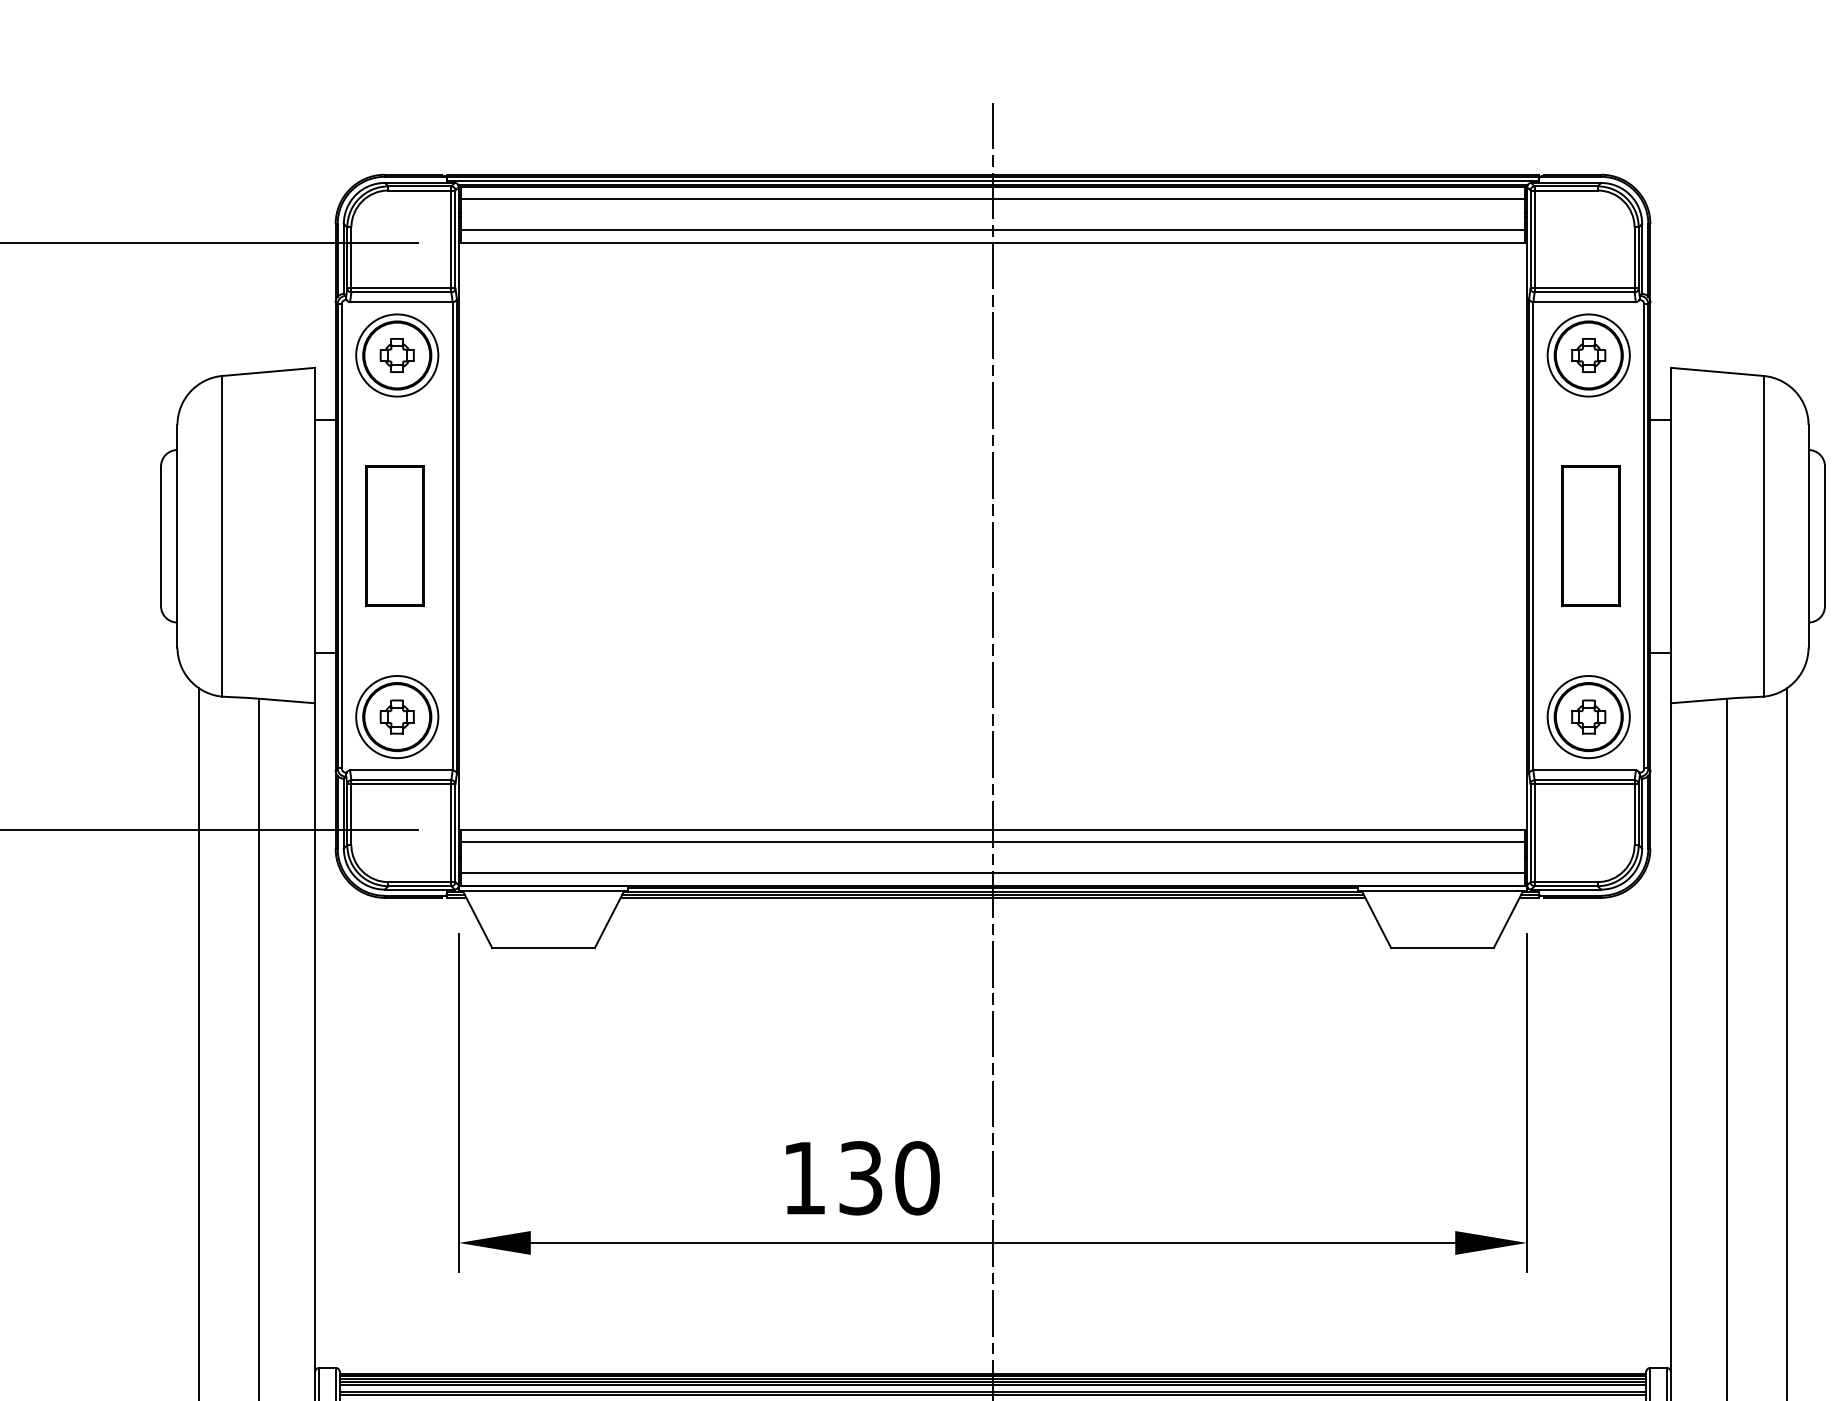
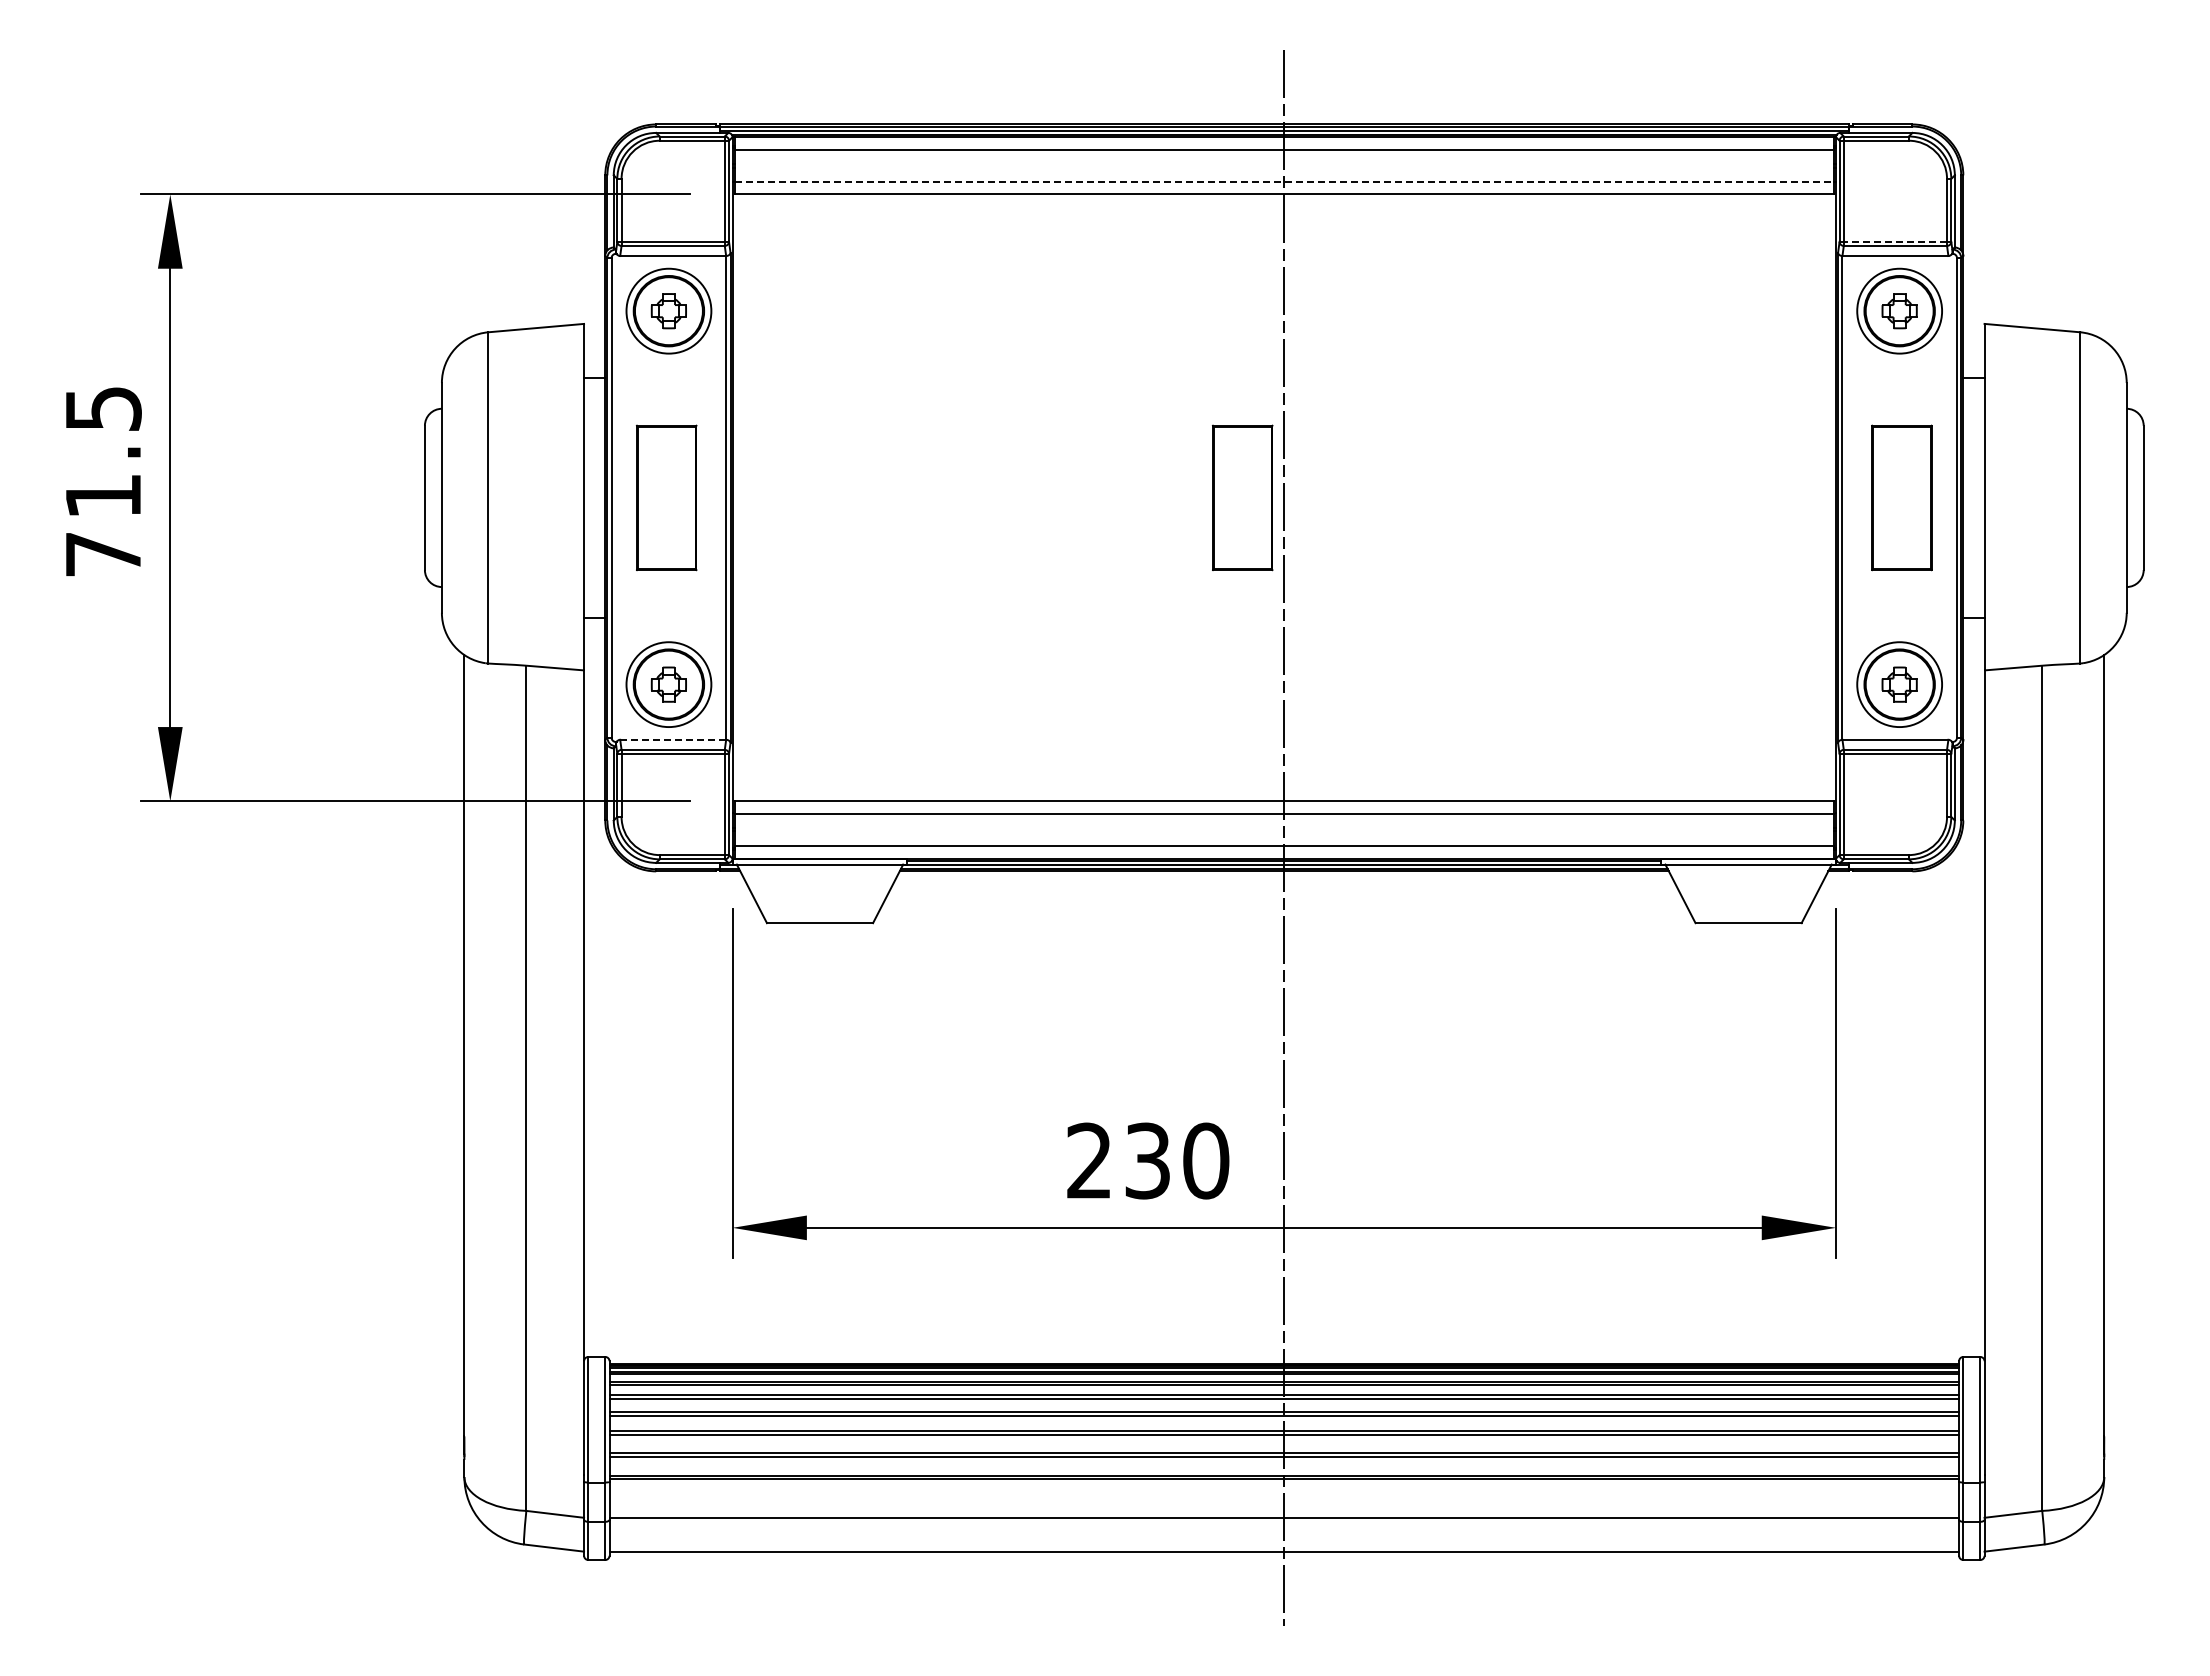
line: (993, 229) -> (1284, 181), solid -> dashed
line: (1584, 288) -> (1895, 241), solid -> dashed
part: (952, 535) -> (1242, 497), added
line: (401, 770) -> (673, 739), solid -> dashed
text: (803, 1177) -> (1088, 1160), 130 -> 230

